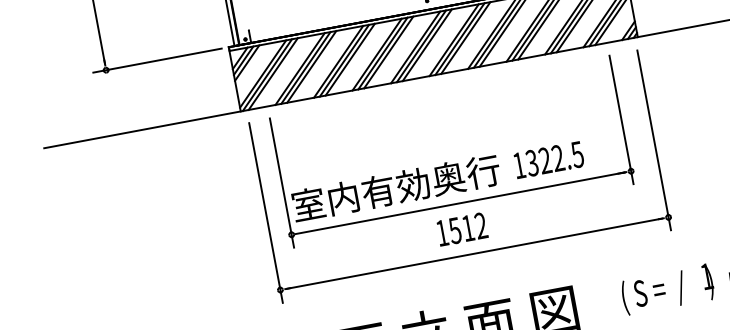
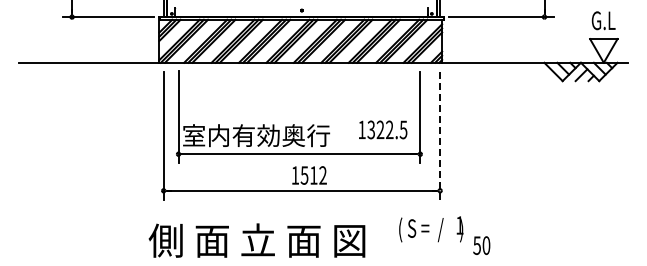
line: (654, 139) -> (440, 135), solid -> dashed
text: (549, 159) -> (383, 129), moved
text: (462, 229) -> (309, 175), moved
text: (668, 289) -> (431, 229), moved

